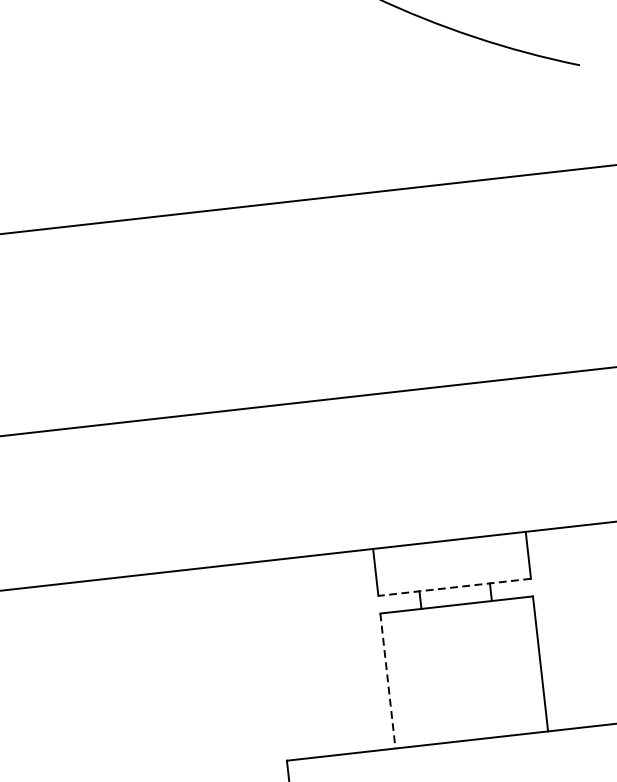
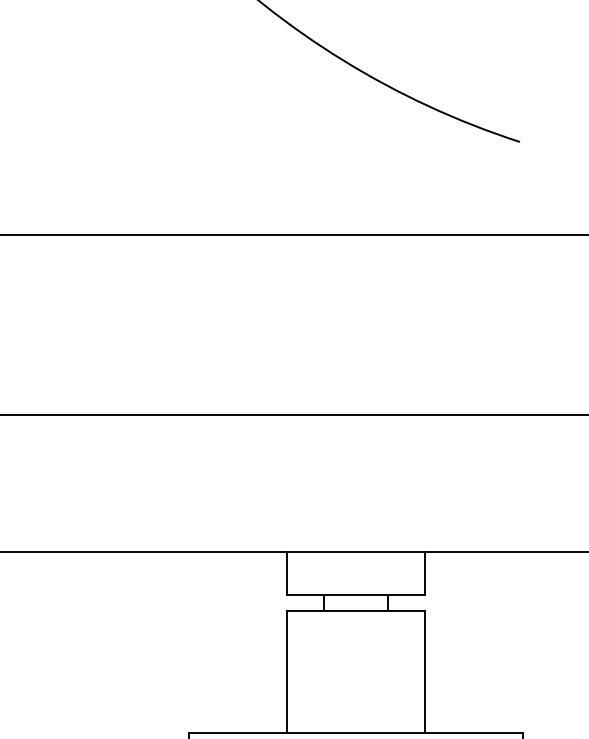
line: (455, 586) -> (356, 594), dashed -> solid
line: (388, 680) -> (287, 671), dashed -> solid

